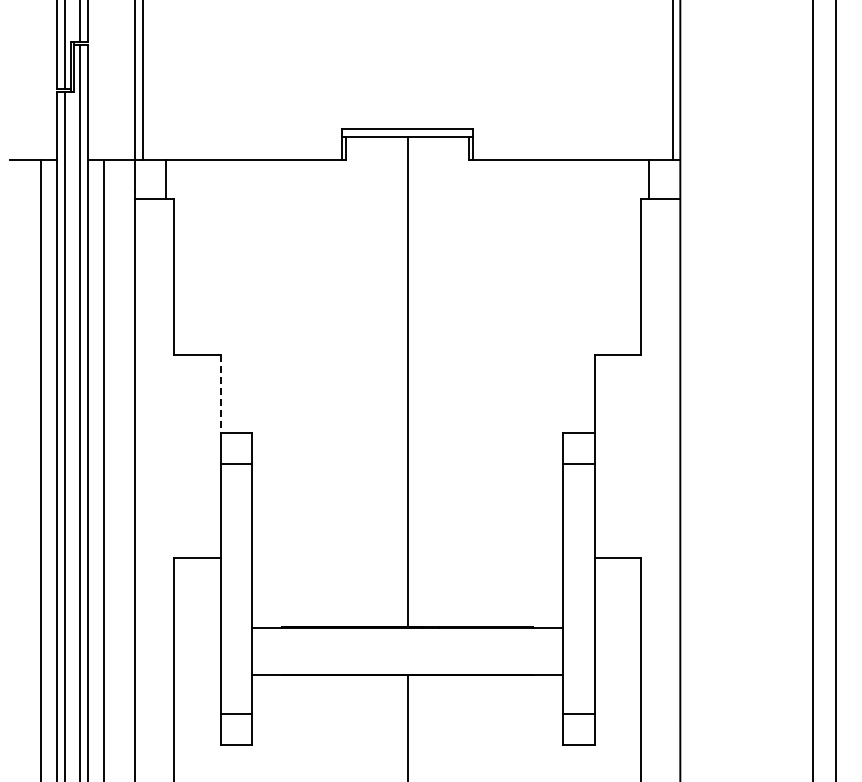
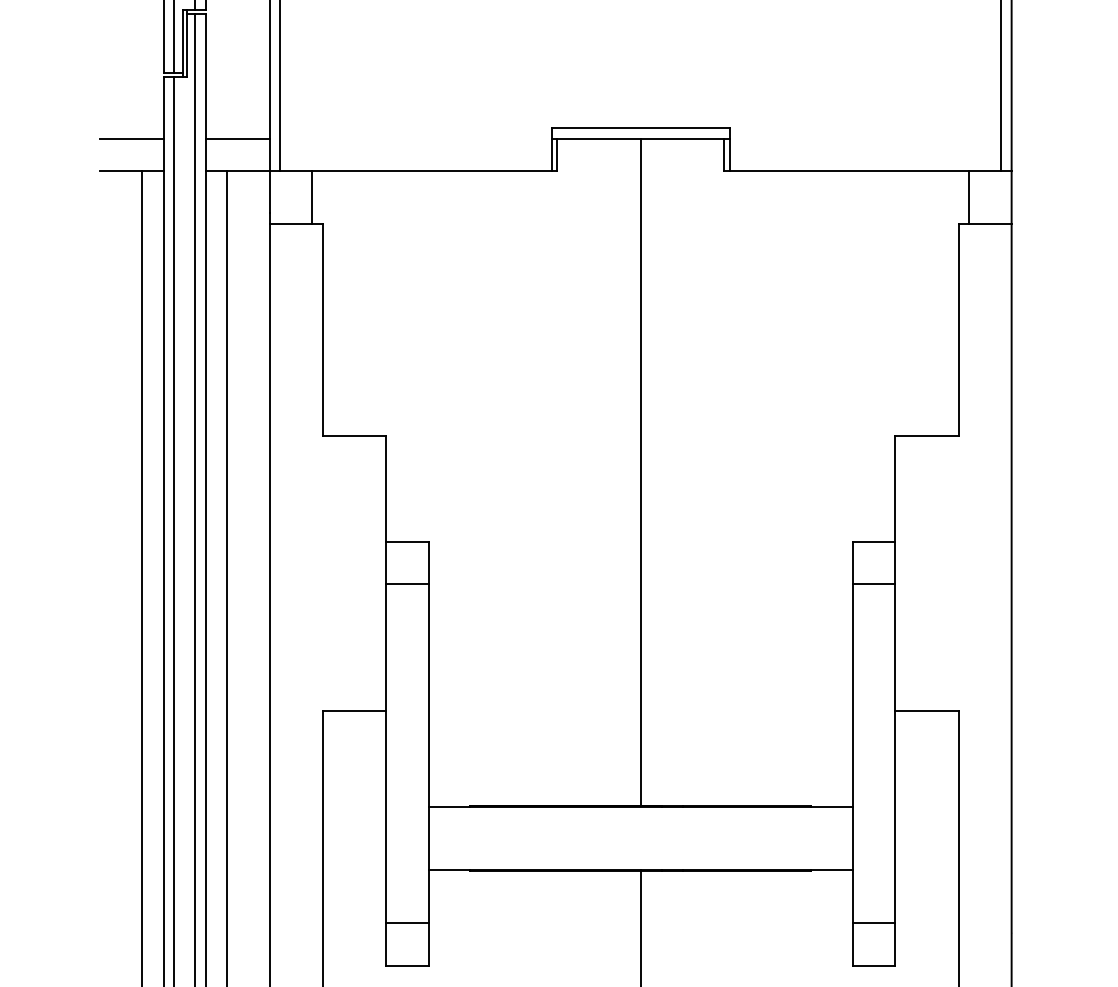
line: (33, 136) -> (131, 138), added
line: (111, 136) -> (237, 138), added
line: (220, 394) -> (386, 489), dashed -> solid

